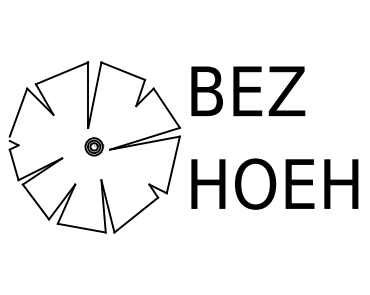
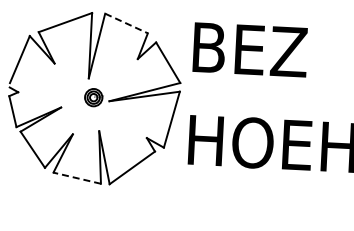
line: (123, 71) -> (126, 23), solid -> dashed
line: (81, 228) -> (76, 178), solid -> dashed

